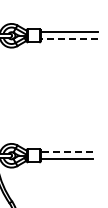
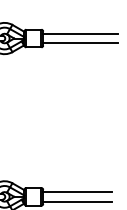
line: (68, 39) -> (79, 43), dashed -> solid
line: (66, 152) -> (77, 192), dashed -> solid

